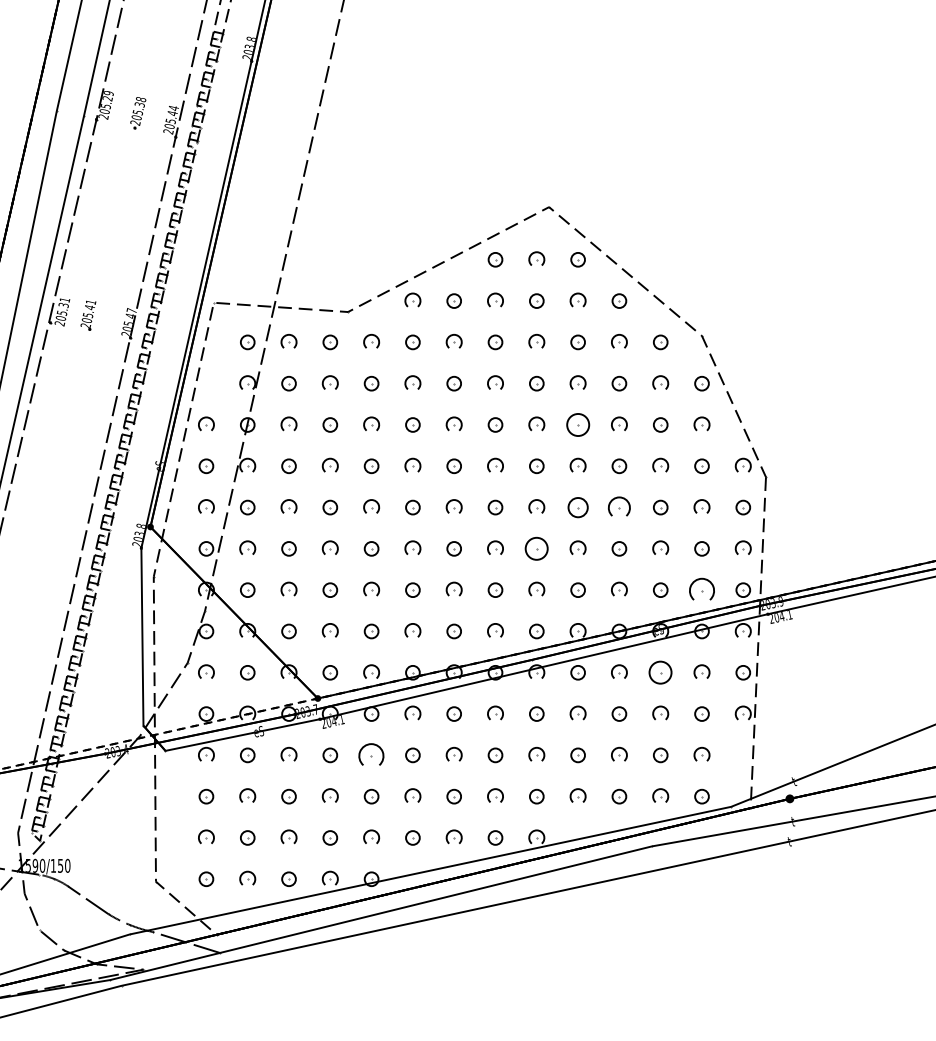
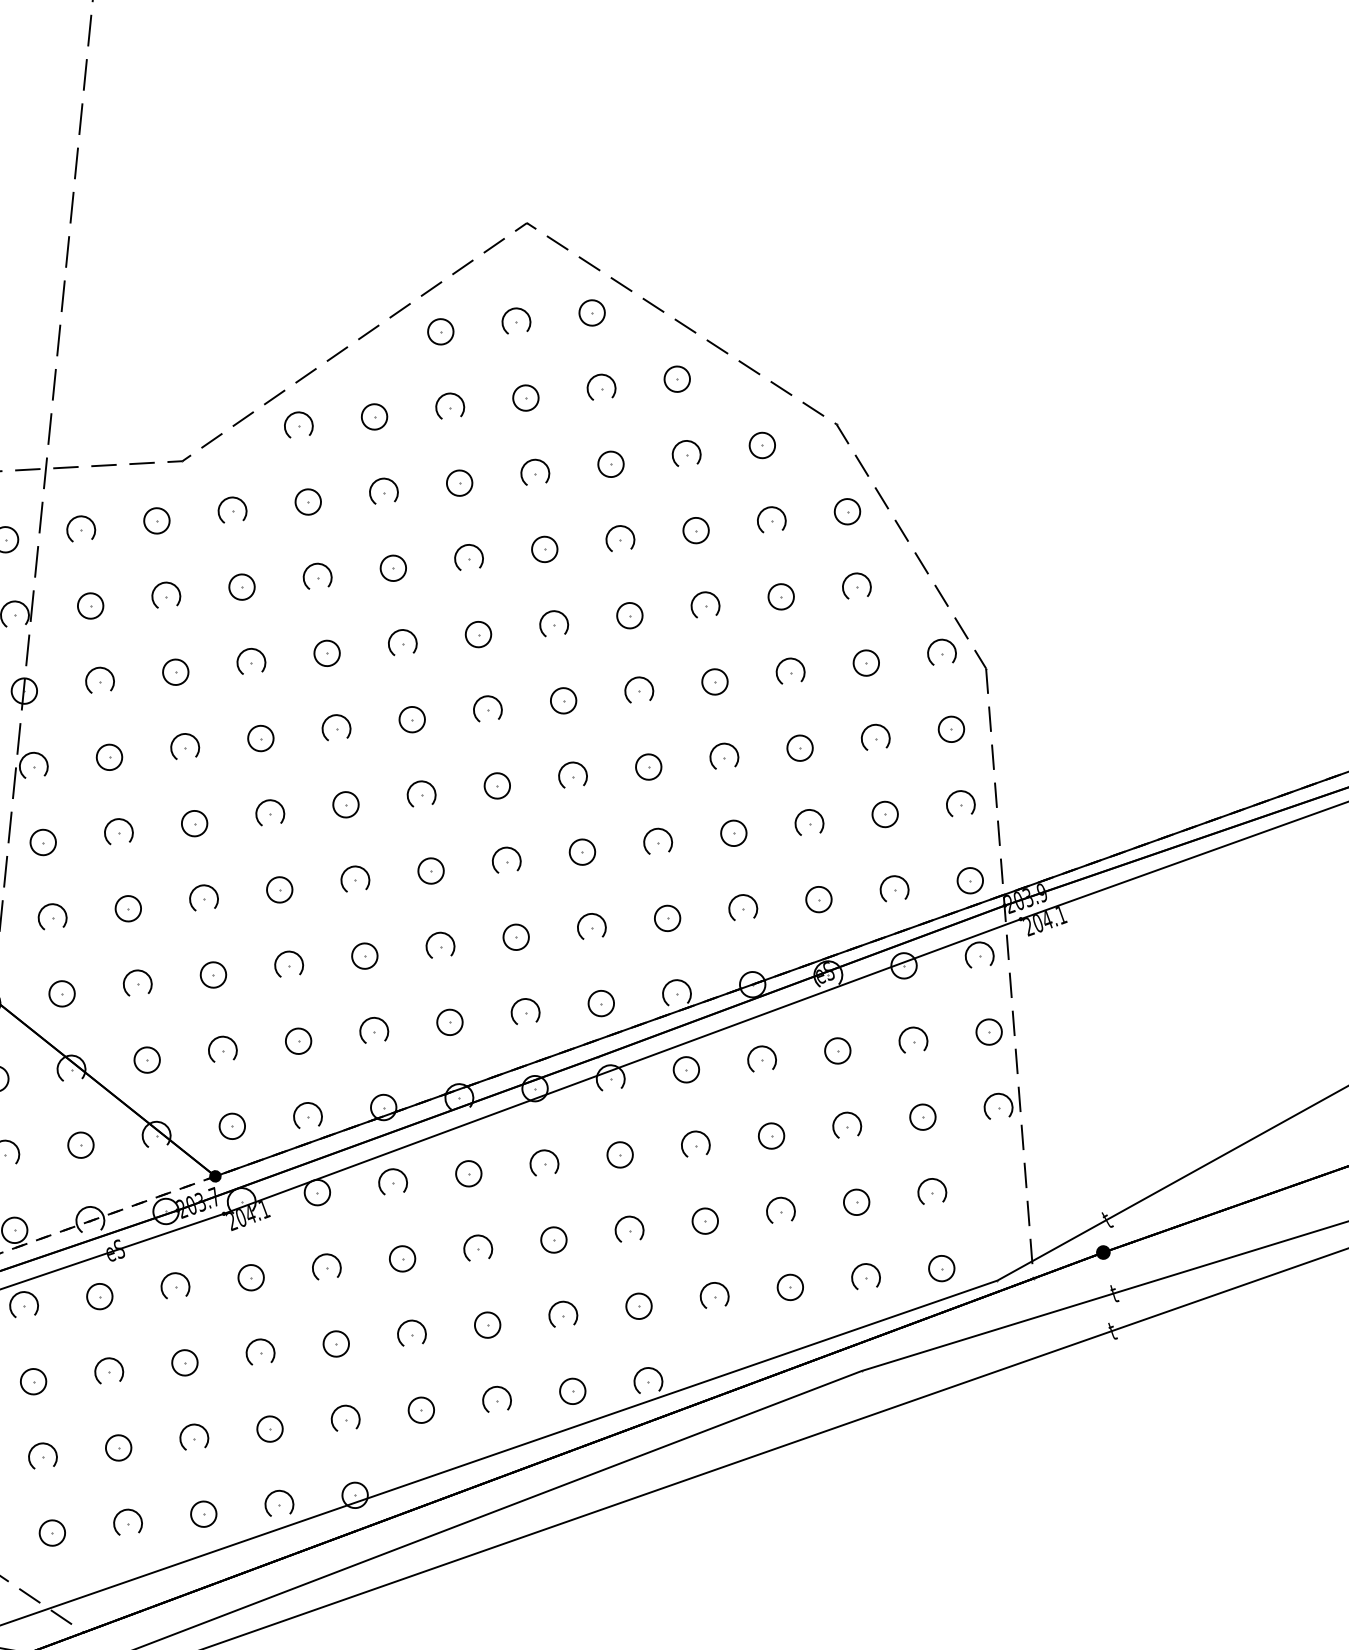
part: (577, 424) -> (628, 614), size x0.62
part: (619, 506) -> (724, 755), size x0.71
part: (577, 507) -> (647, 767), size x0.71
part: (536, 548) -> (581, 851), size x0.62
part: (701, 588) -> (893, 887), size x0.62
part: (660, 672) -> (837, 1050), size x0.62
part: (371, 753) -> (326, 1264), size x0.62

